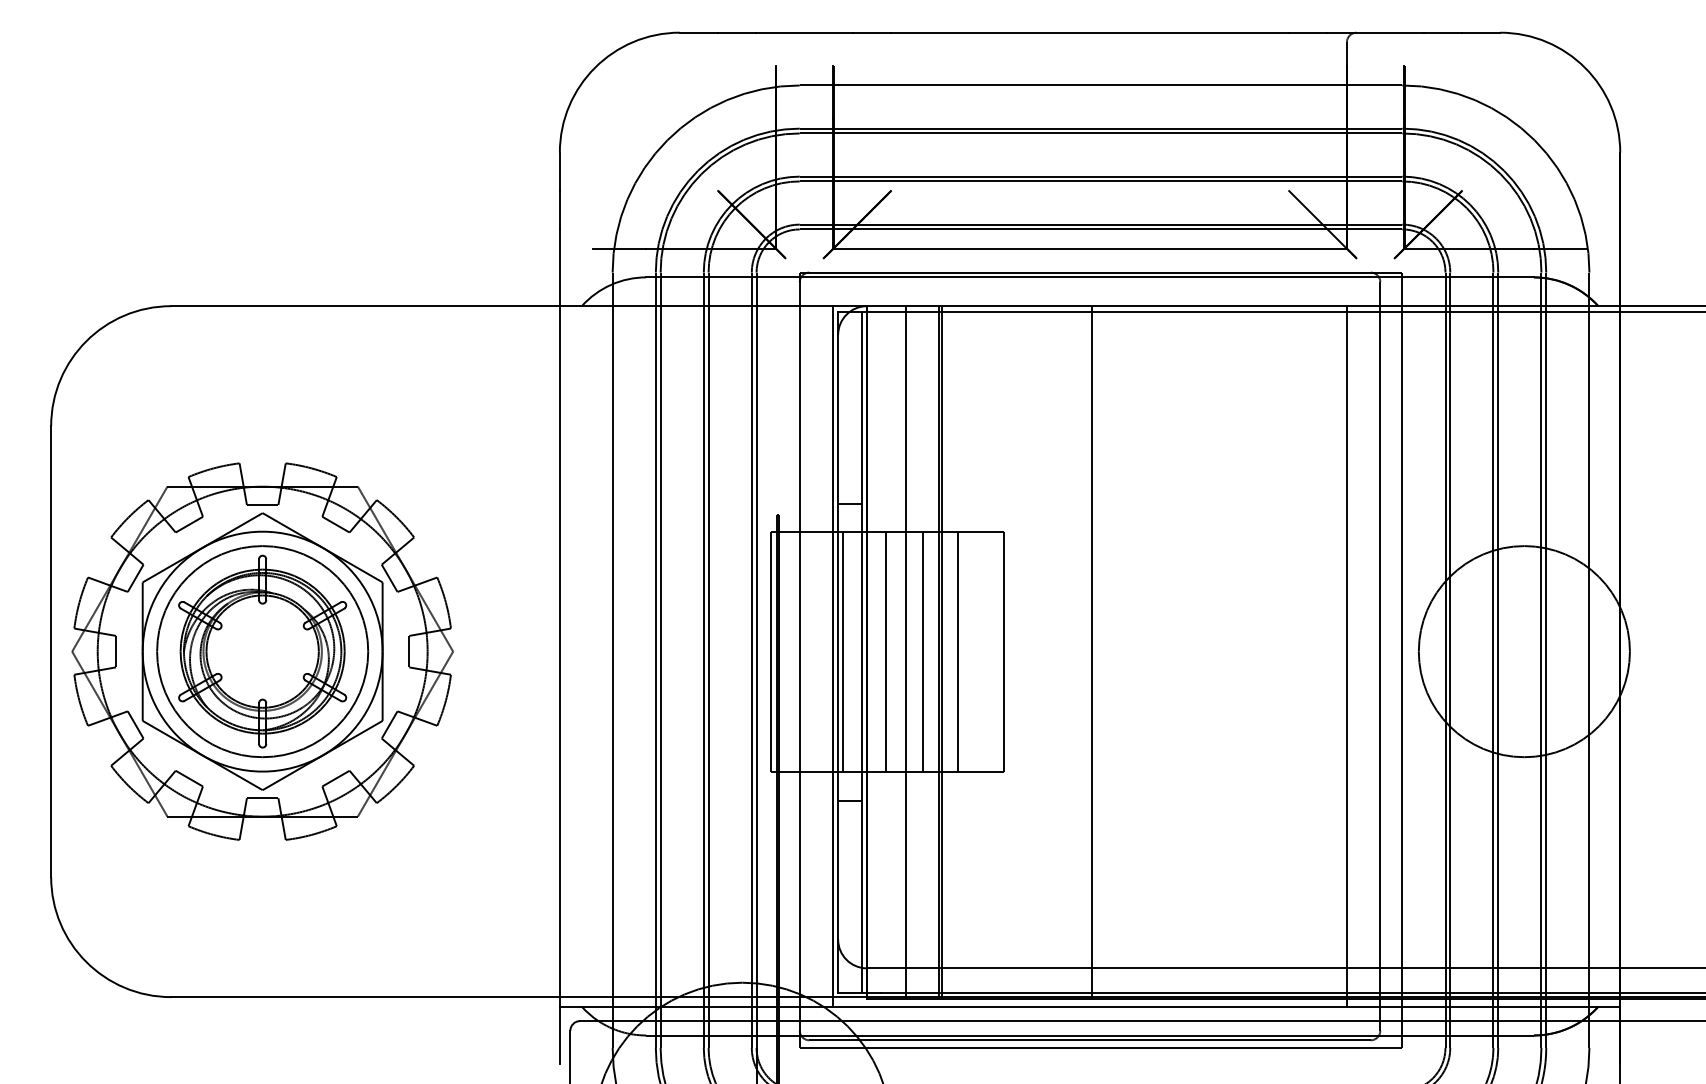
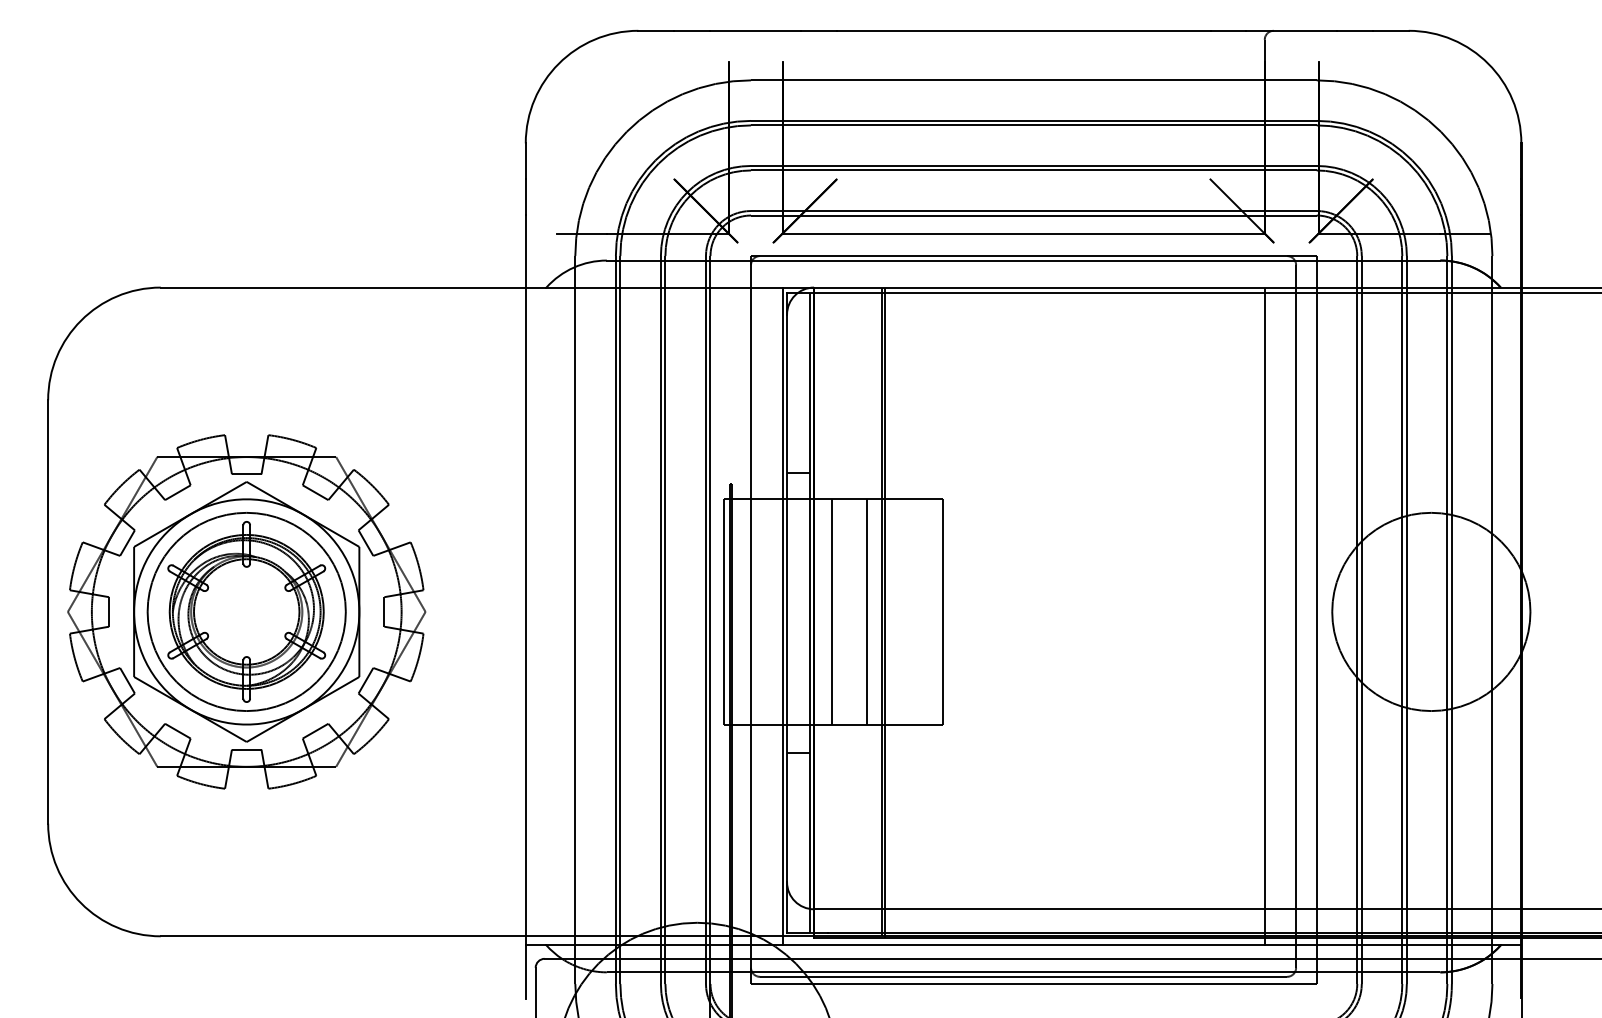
line: (842, 651) -> (791, 611), removed
line: (957, 651) -> (899, 611), removed
line: (905, 652) -> (850, 612), removed
line: (1091, 652) -> (1024, 612), removed

